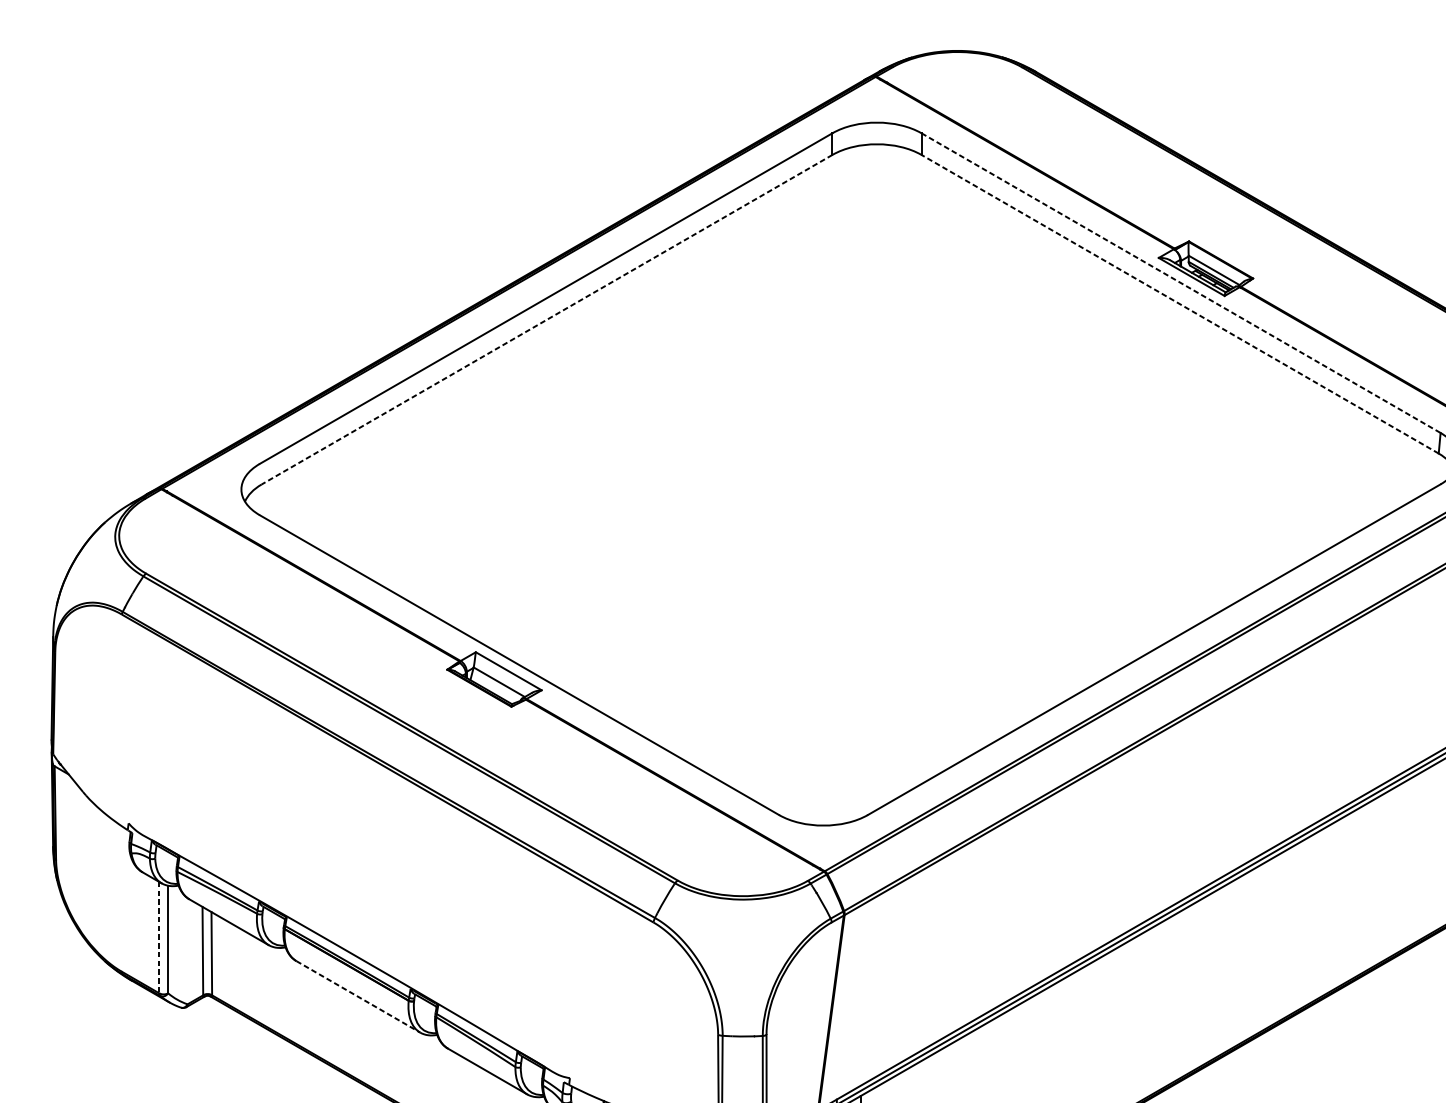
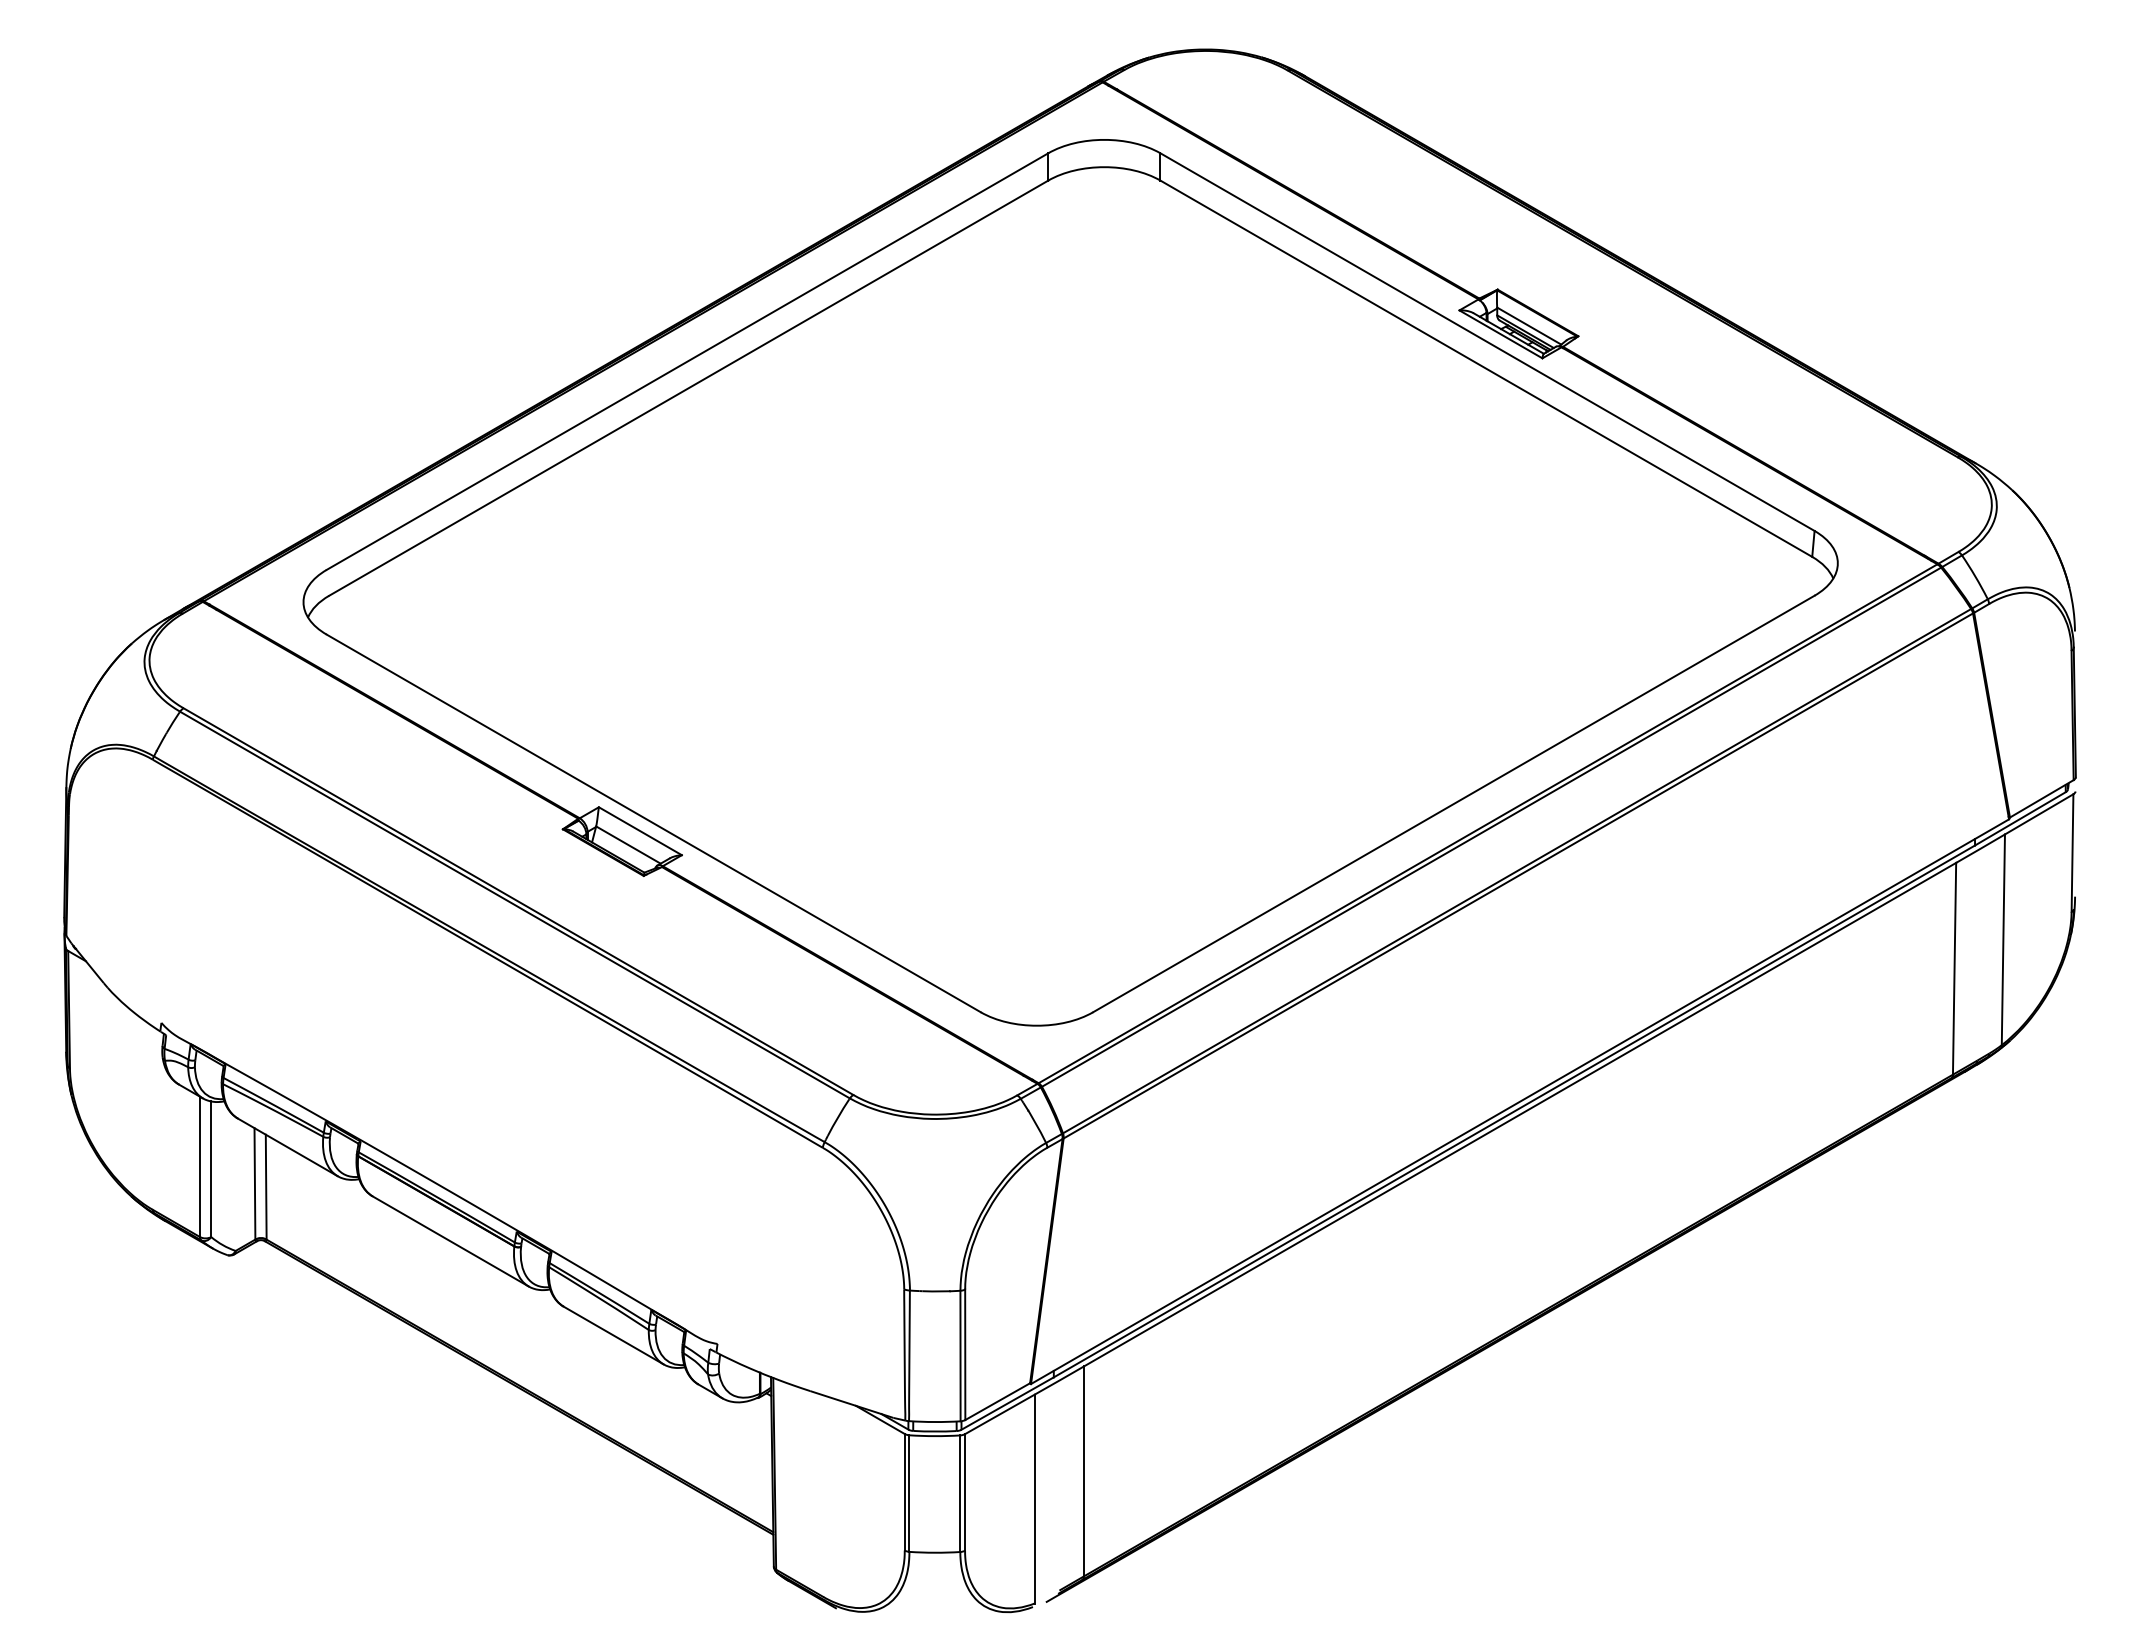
line: (1181, 283) -> (1487, 342), dashed -> solid
line: (1179, 304) -> (1485, 368), dashed -> solid
line: (546, 319) -> (688, 388), dashed -> solid
line: (159, 938) -> (200, 1167), dashed -> solid
line: (358, 996) -> (450, 1241), dashed -> solid

